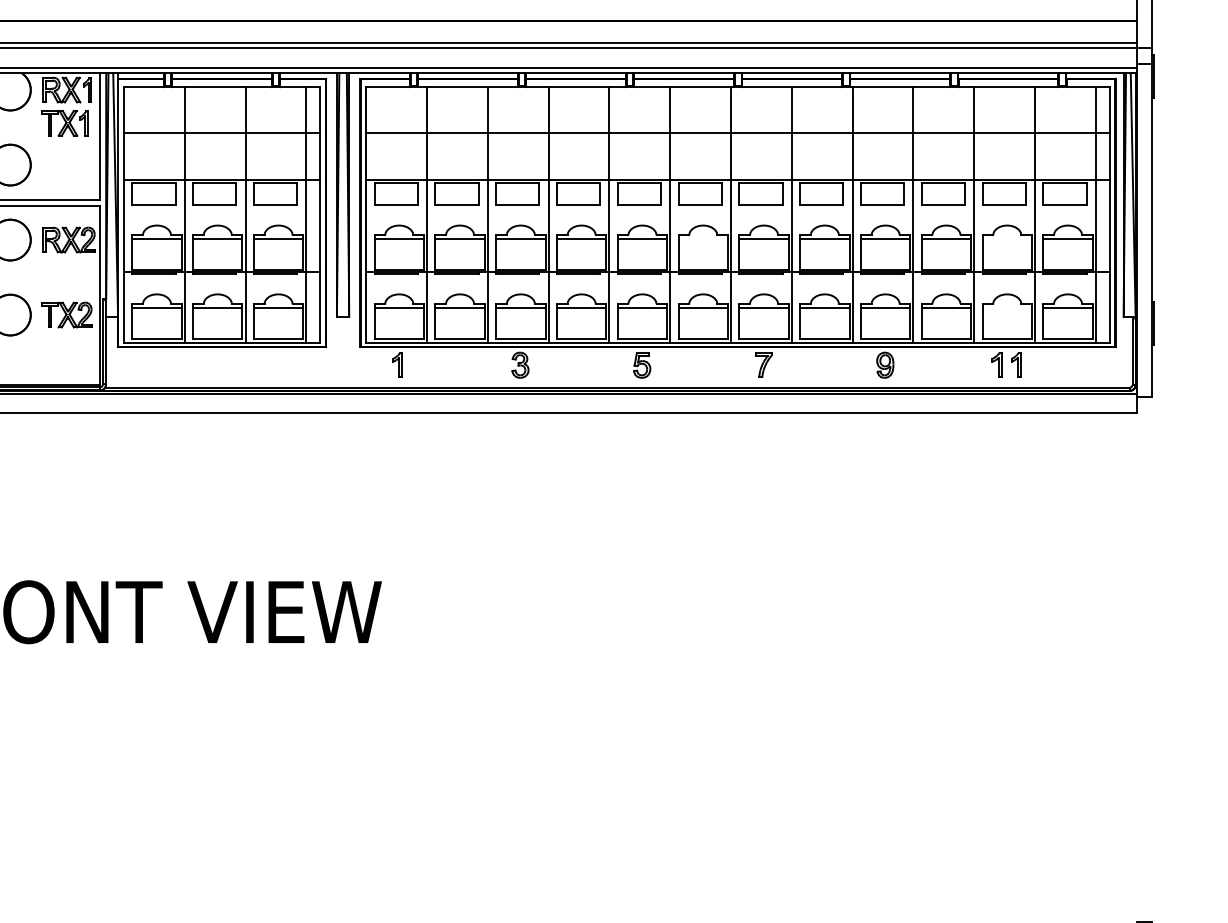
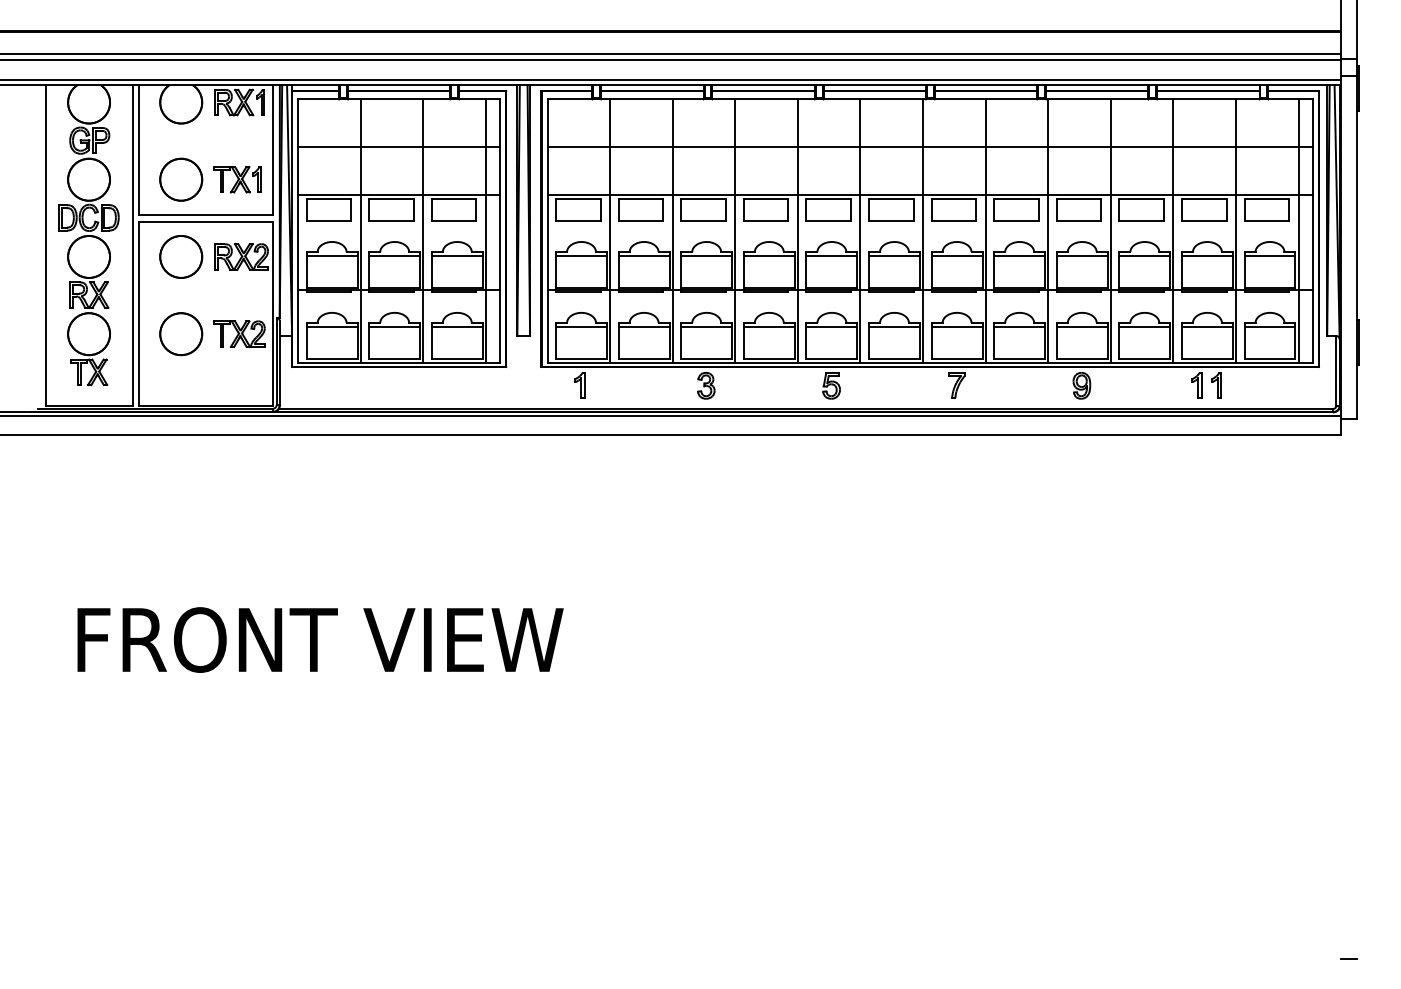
part: (65, 123) -> (237, 179), moved
line: (703, 239) -> (894, 256), added
line: (1007, 239) -> (1207, 256), added
line: (1007, 307) -> (1207, 326), added

